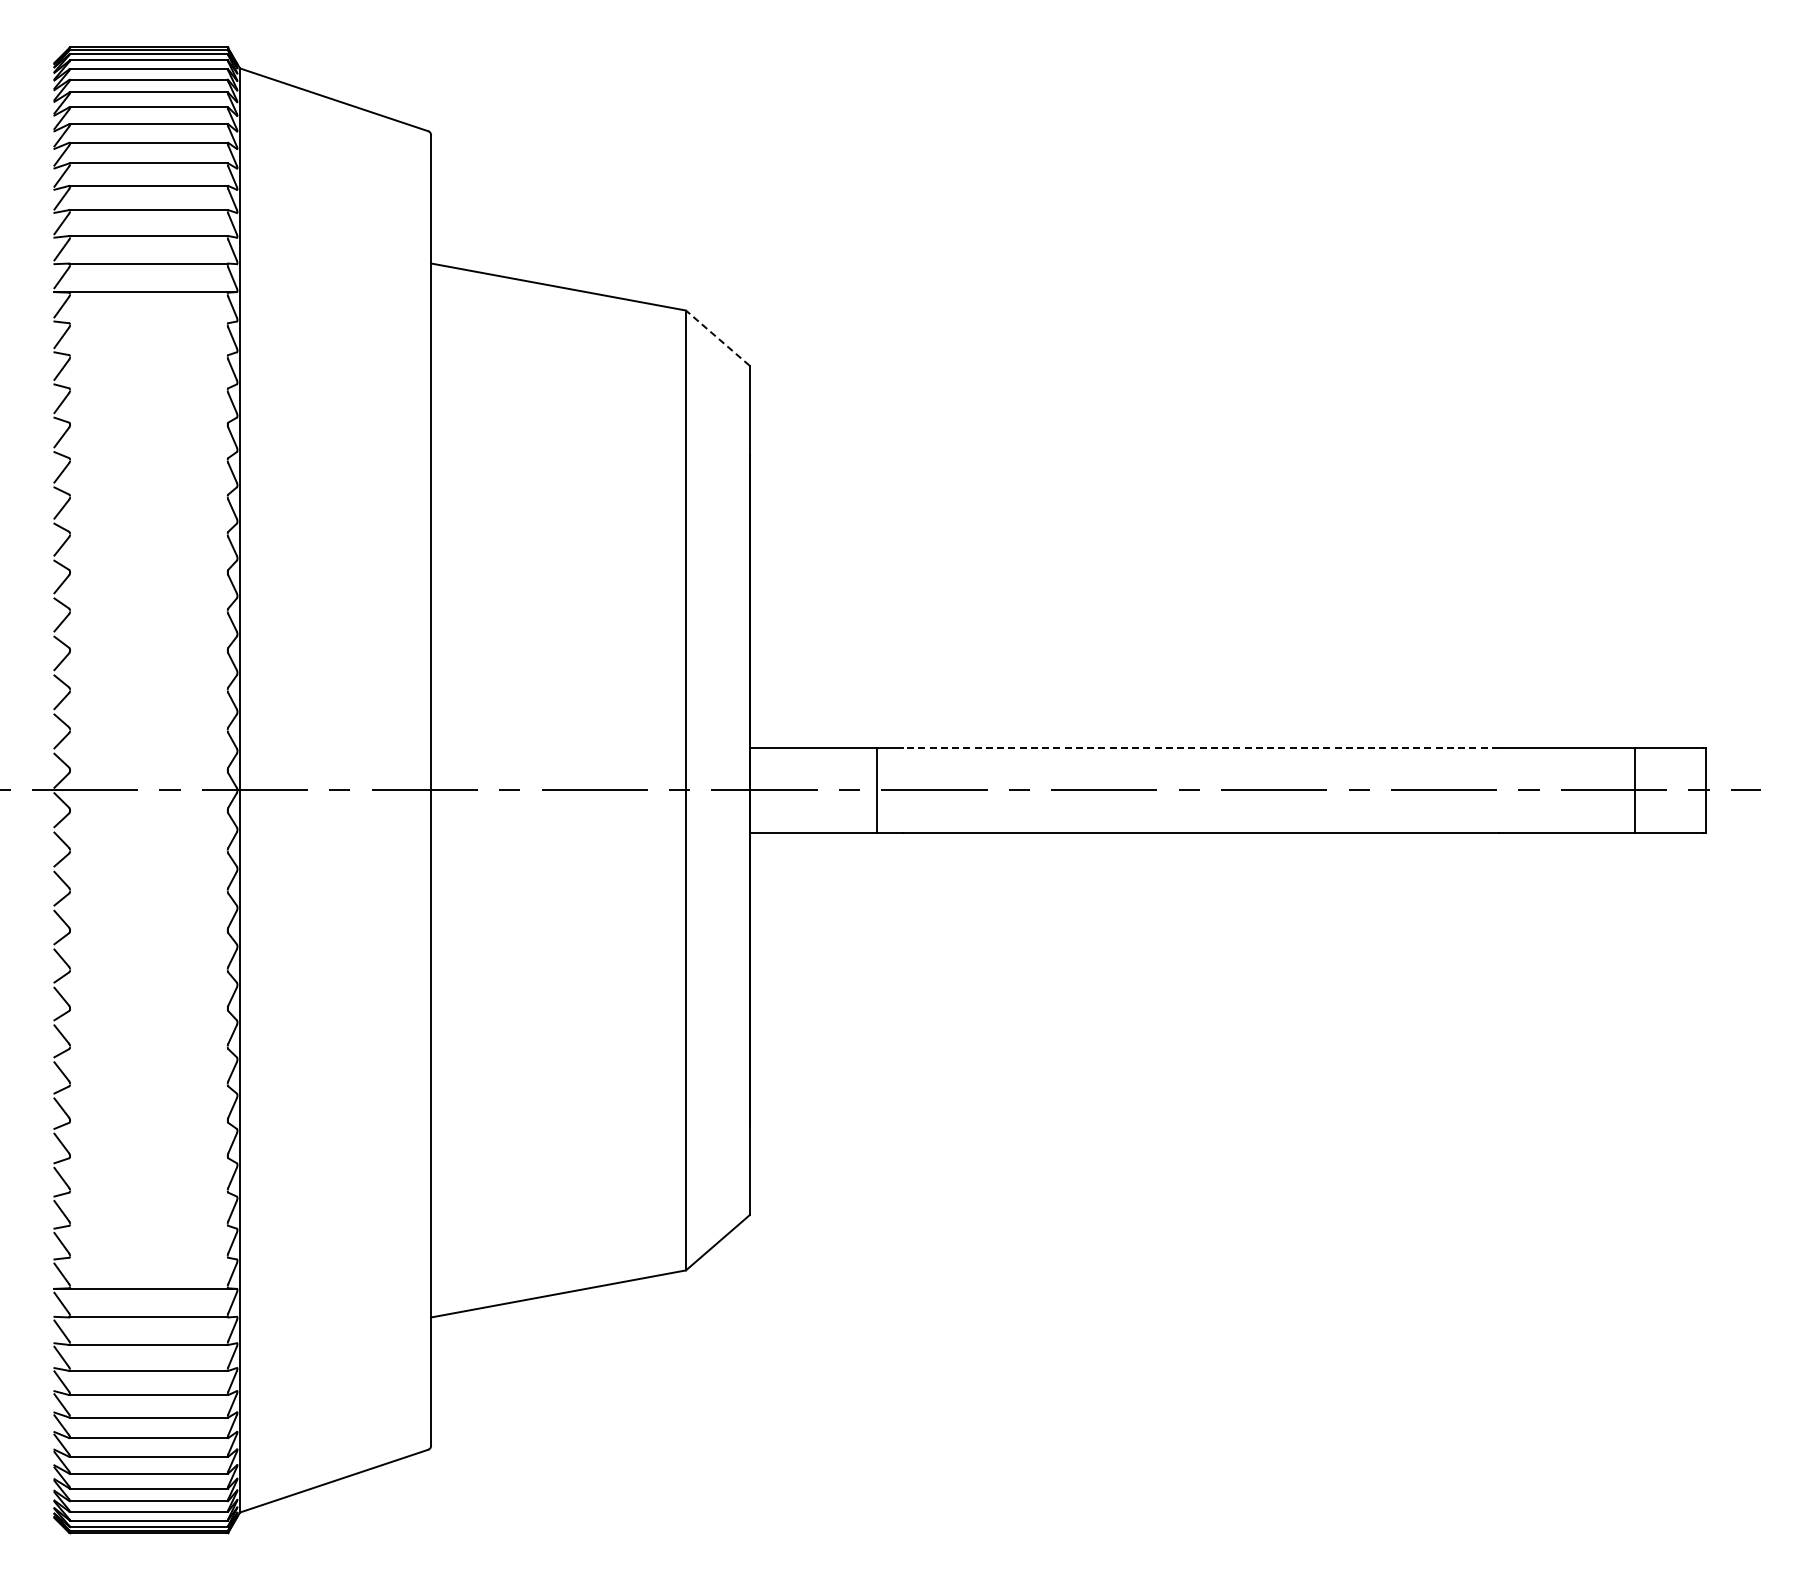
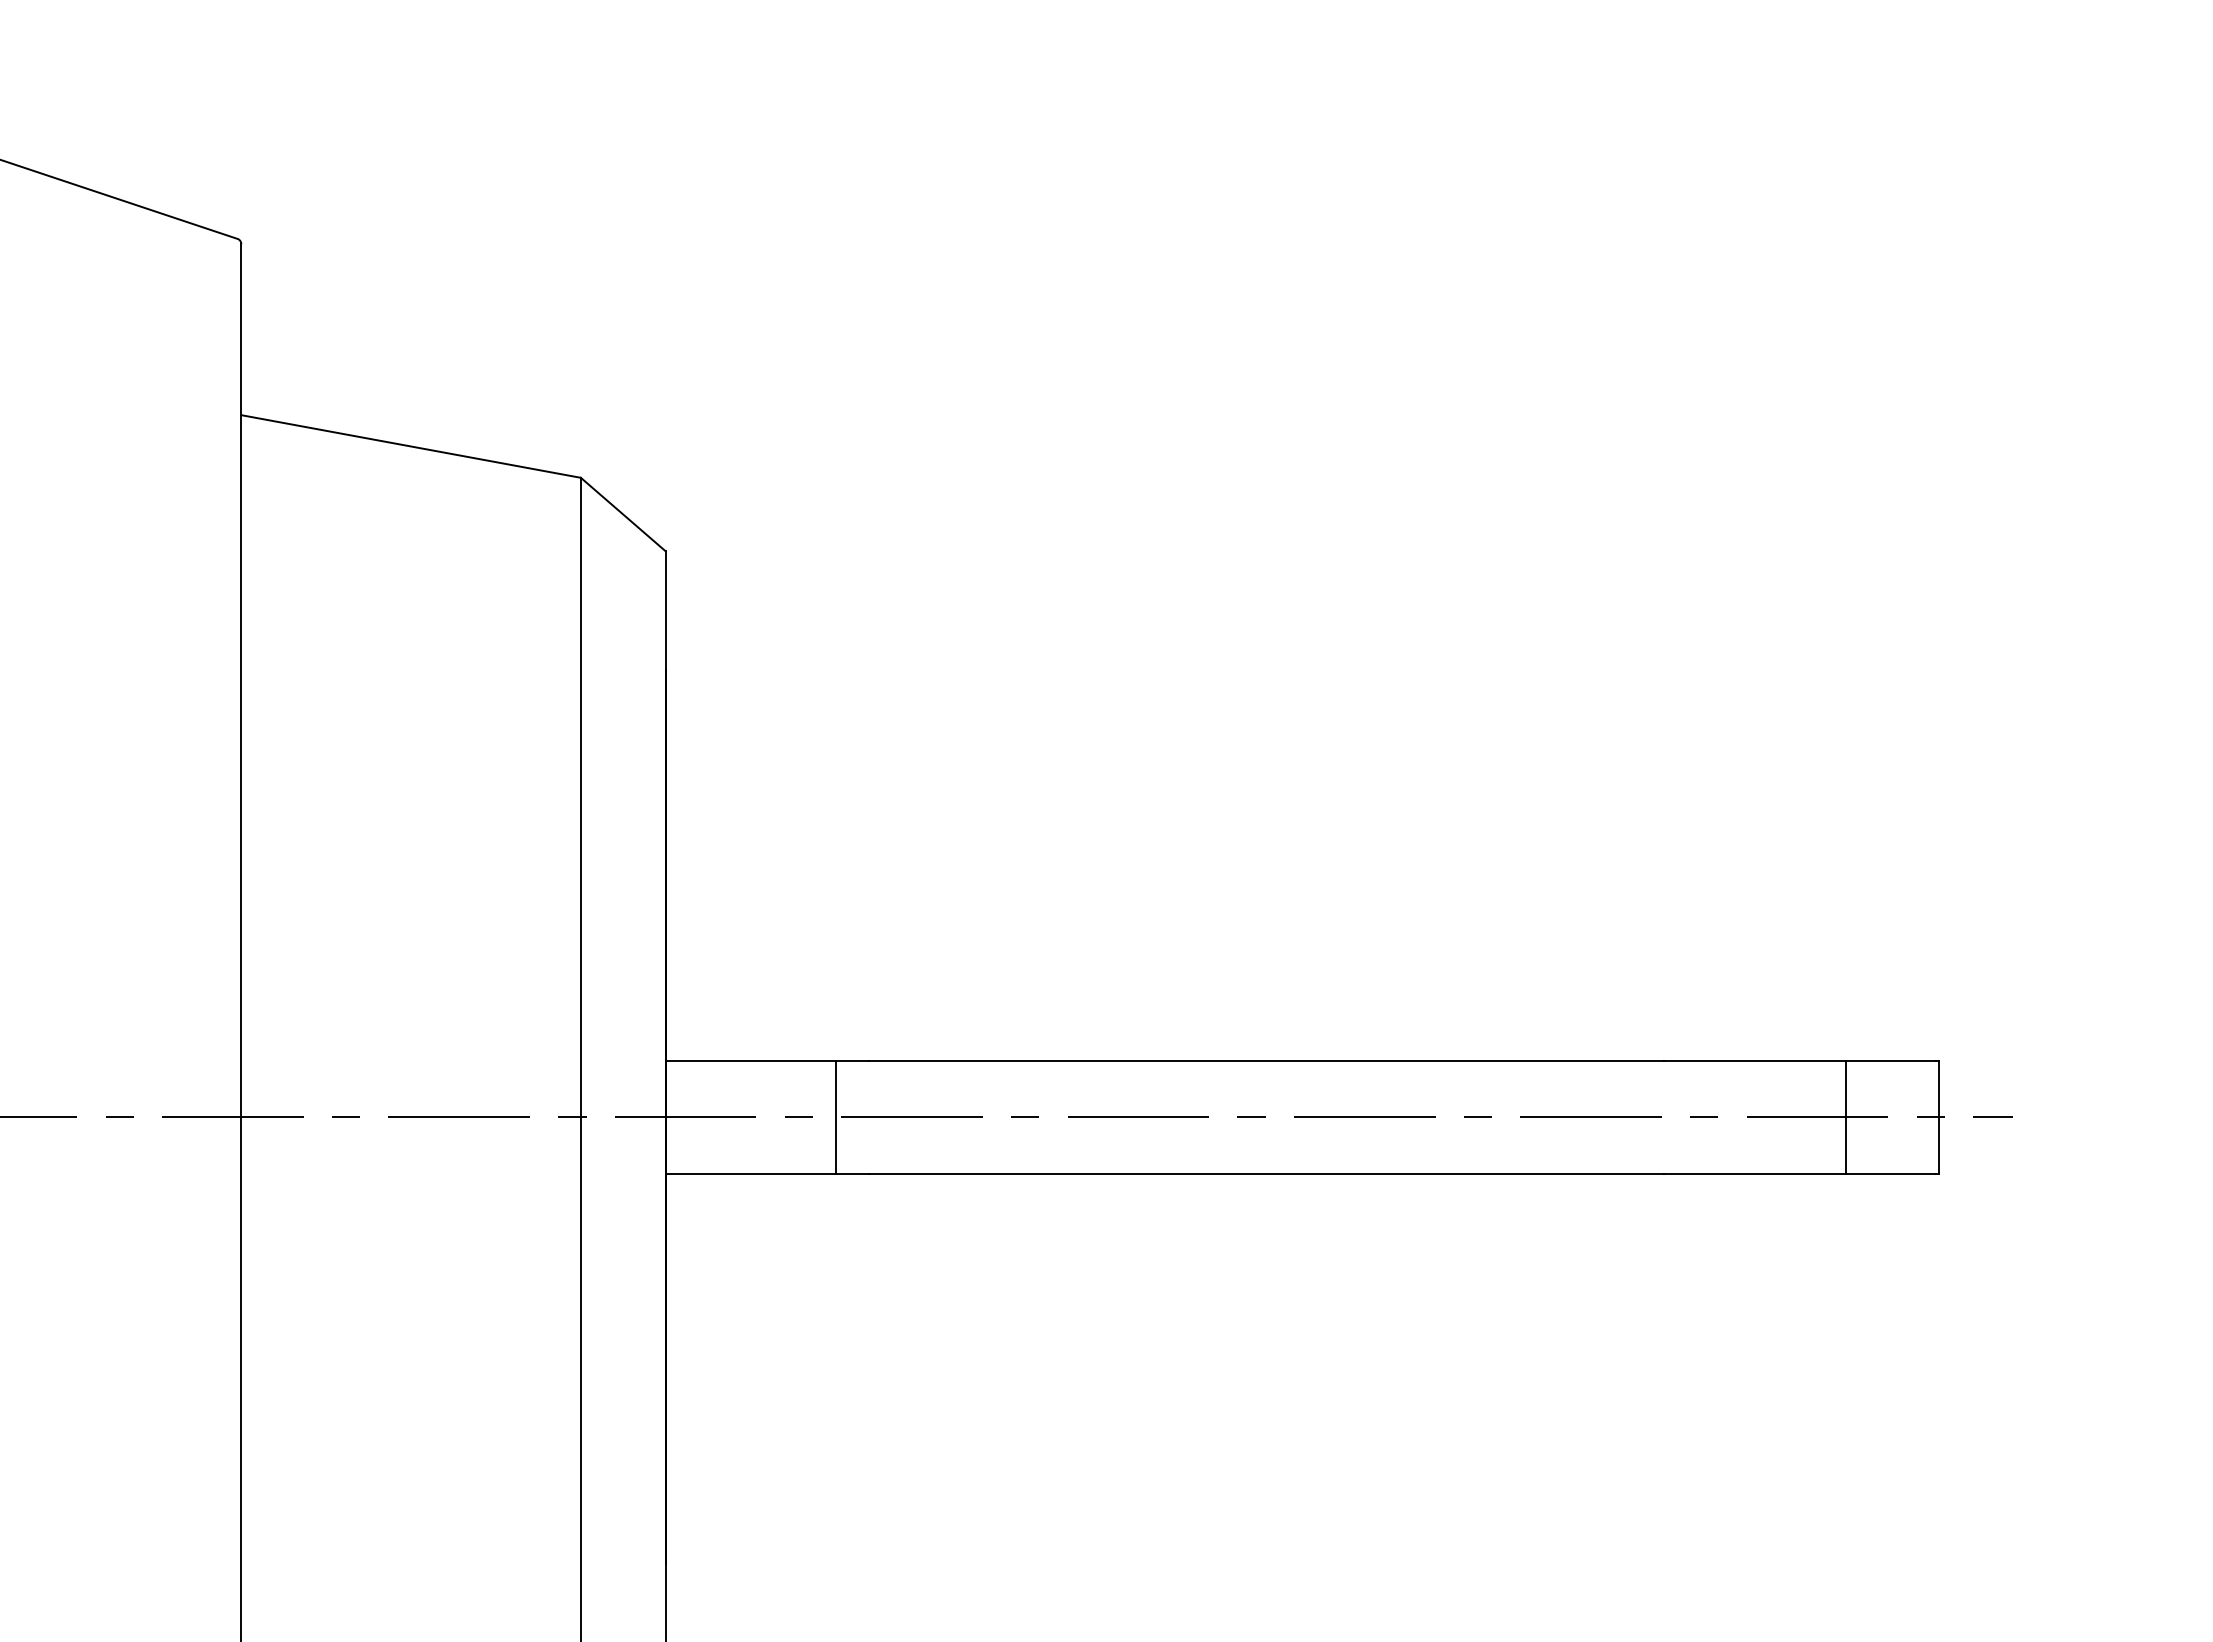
line: (717, 337) -> (622, 513), dashed -> solid
line: (1200, 748) -> (1266, 1061), dashed -> solid

